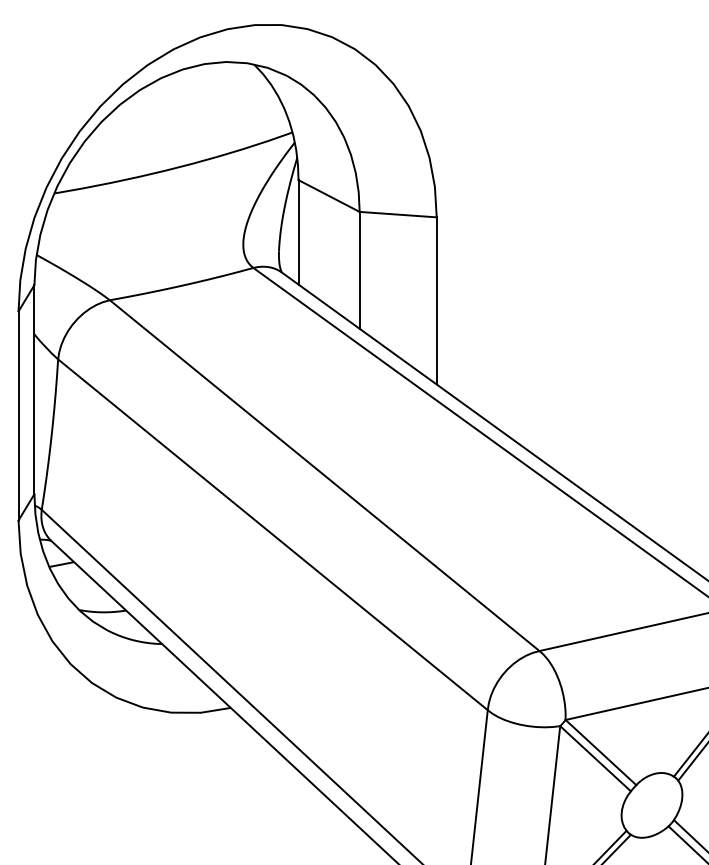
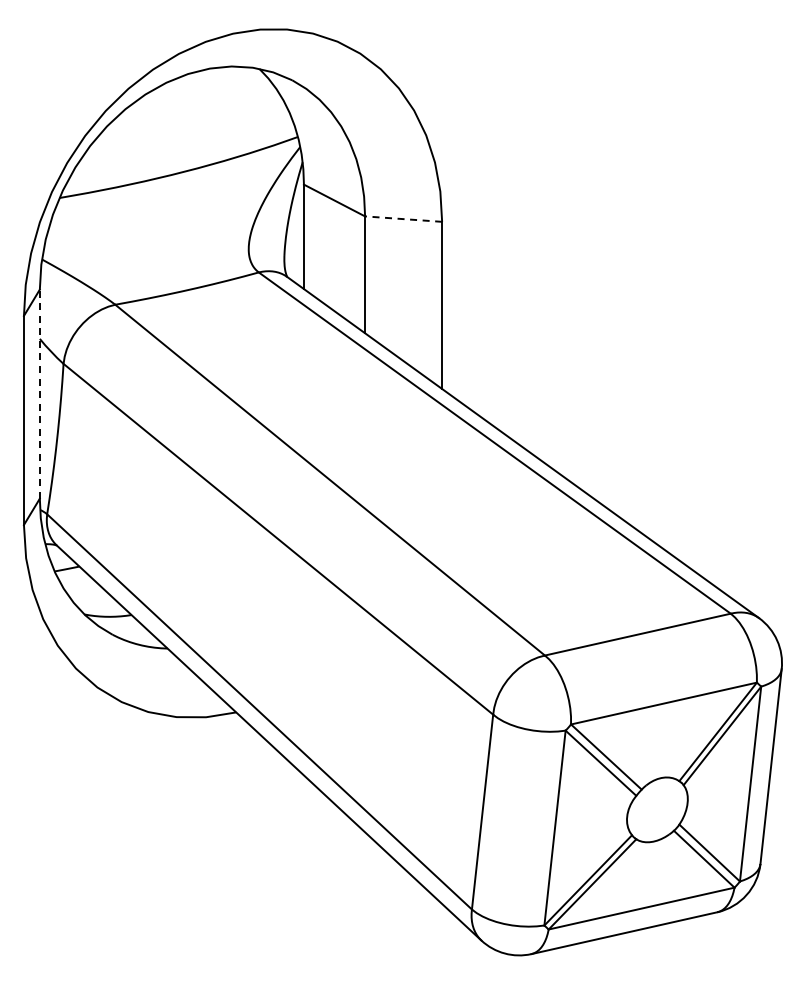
line: (398, 215) -> (403, 219), solid -> dashed
line: (34, 390) -> (39, 394), solid -> dashed

